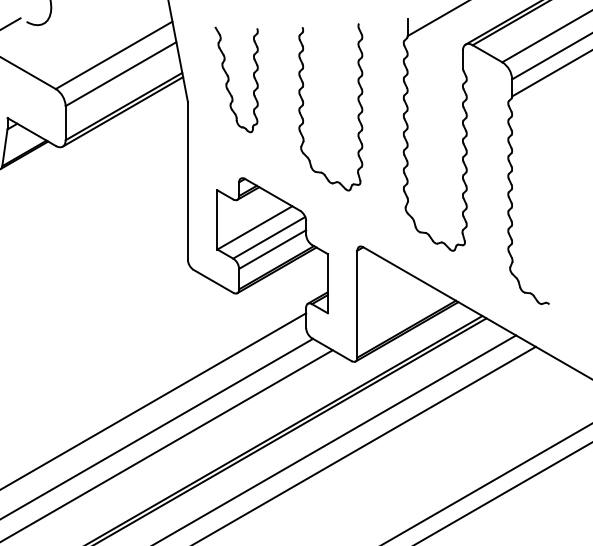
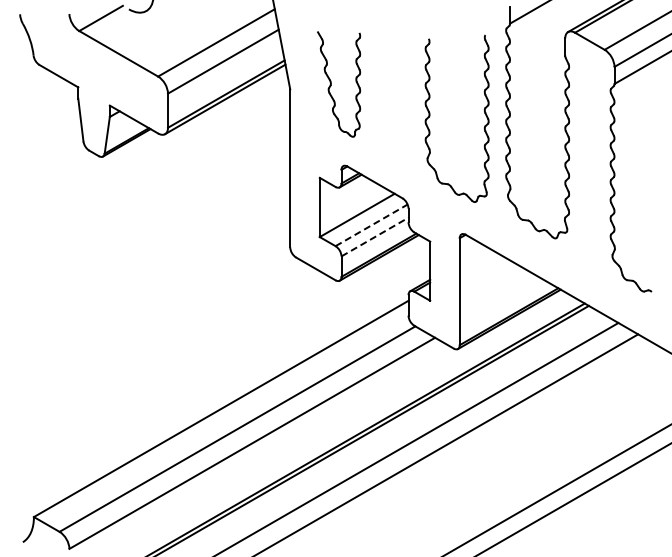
part: (229, 79) -> (331, 84), moved
part: (304, 104) -> (430, 116), moved
line: (269, 237) -> (371, 225), solid -> dashed
line: (273, 249) -> (375, 237), solid -> dashed

